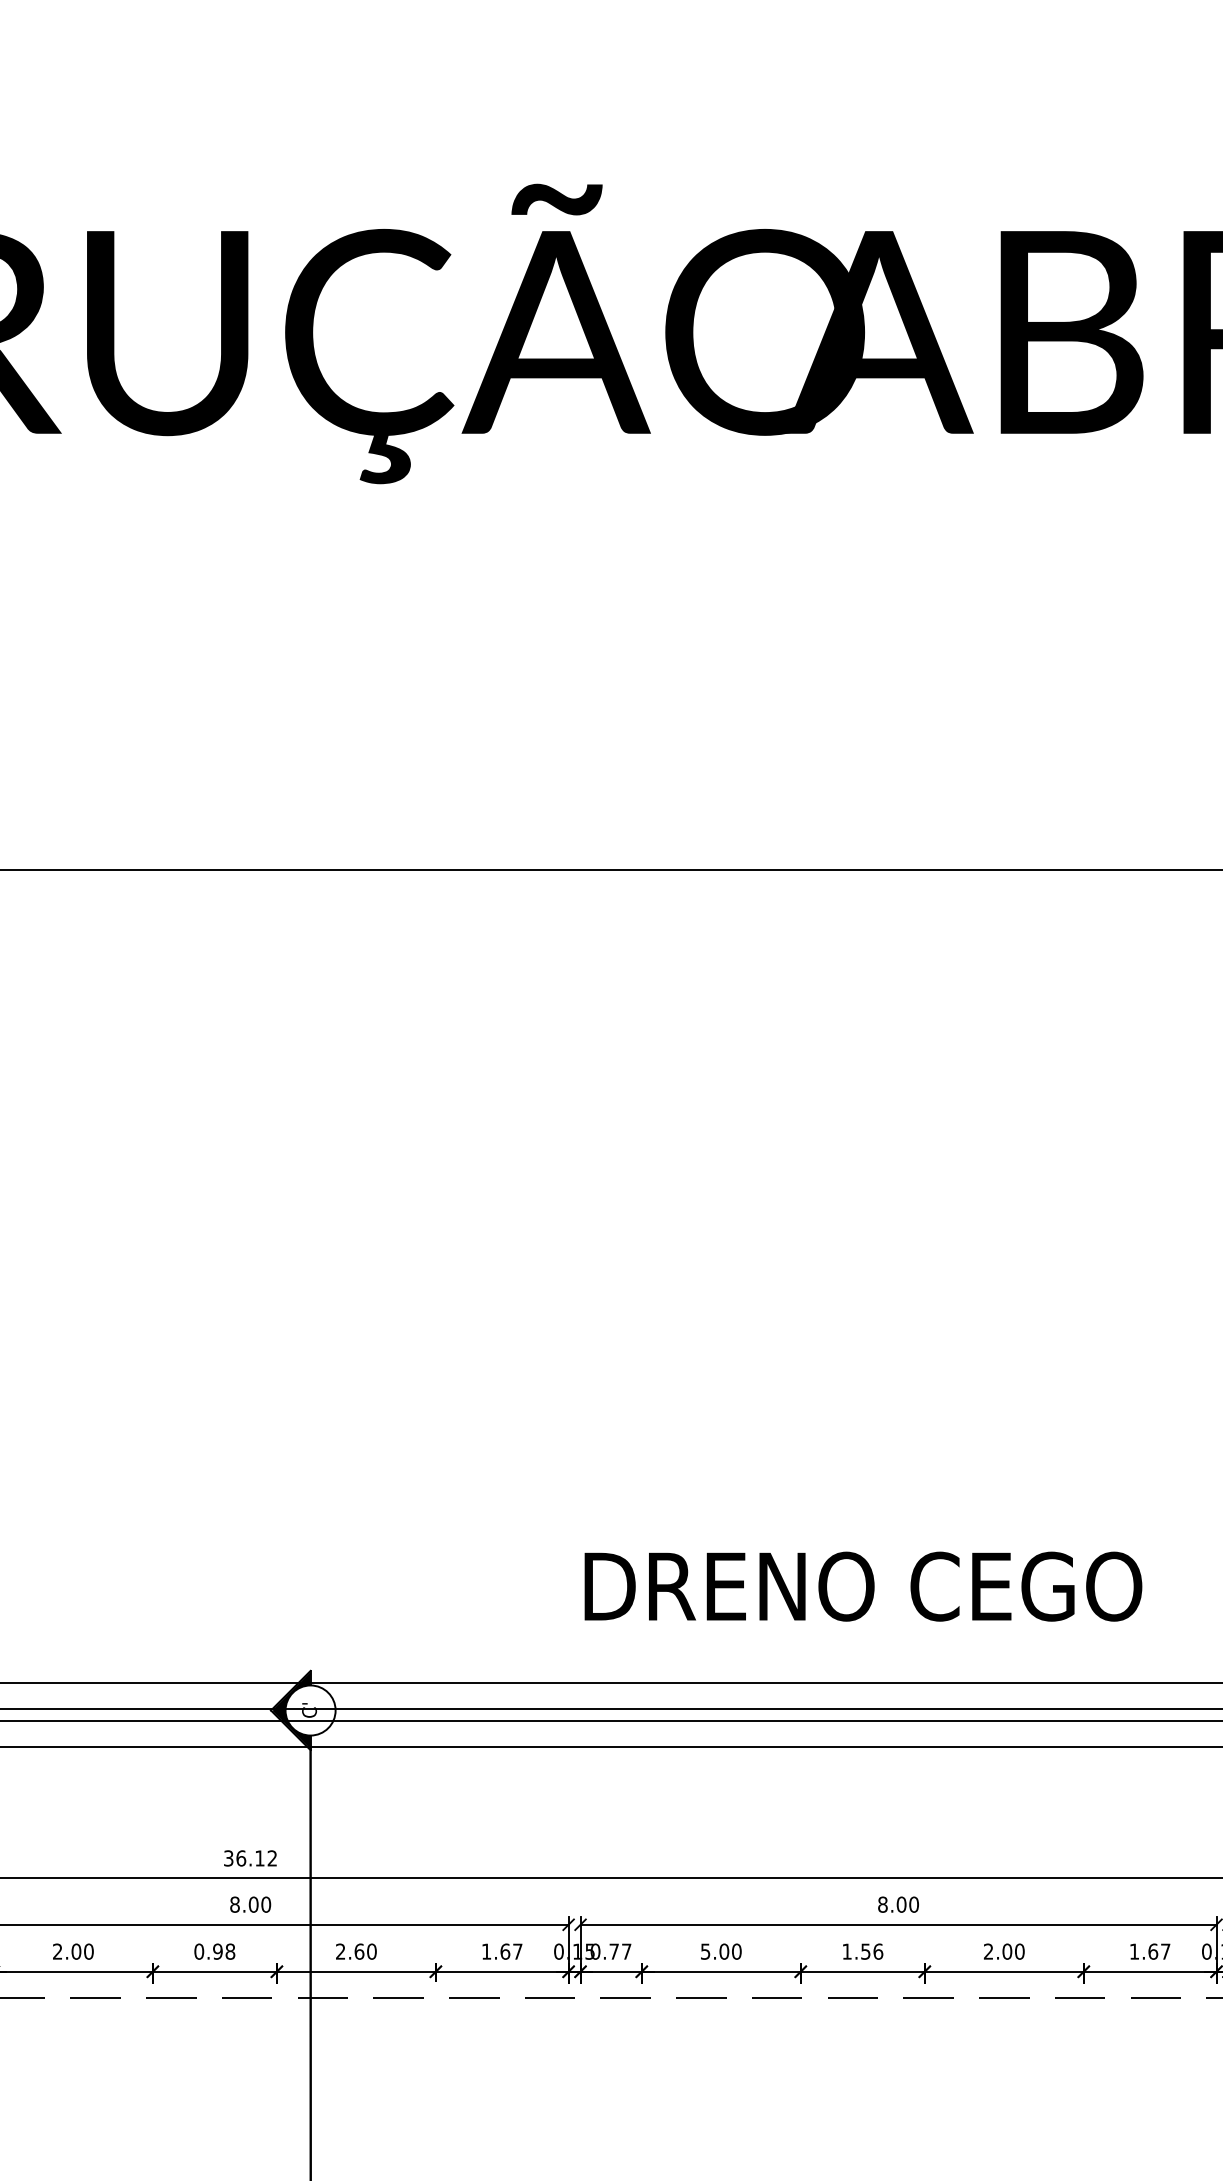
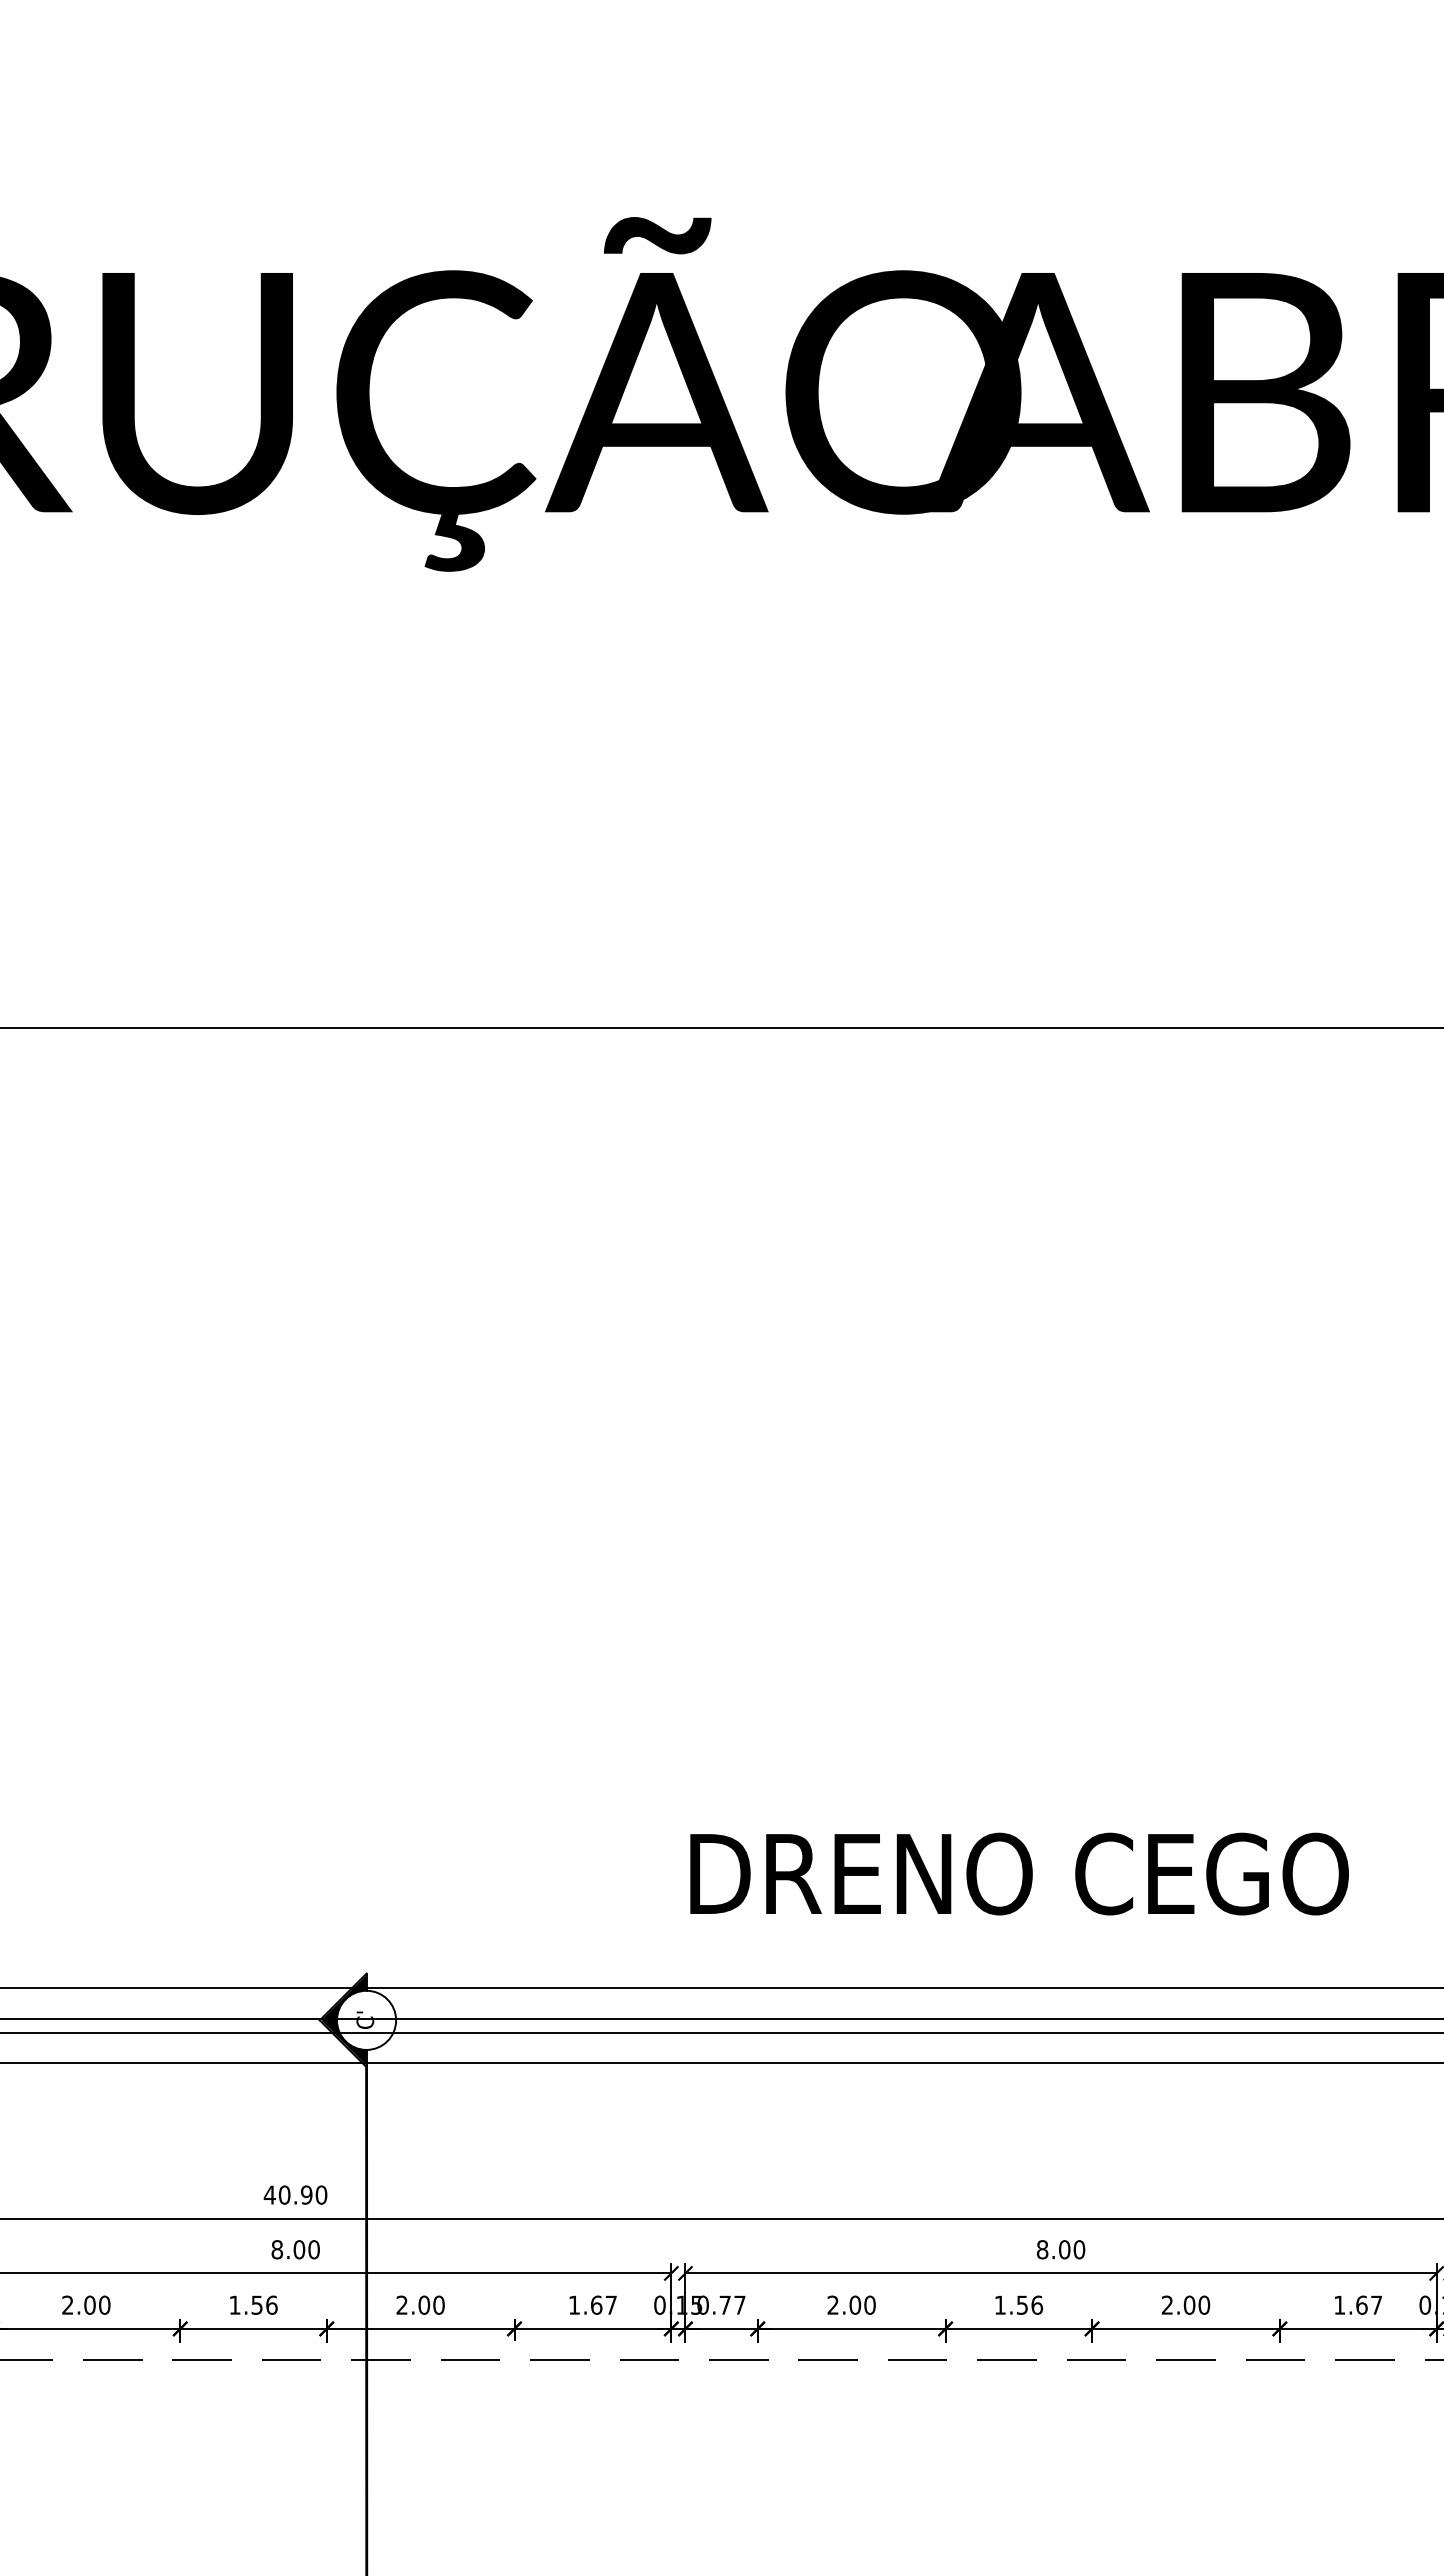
text: (250, 1857) -> (295, 2194), 36.12 -> 40.90
text: (214, 1951) -> (253, 2304), 0.98 -> 1.56
text: (359, 1951) -> (424, 2304), 2.60 -> 2.00
text: (705, 1951) -> (832, 2304), 5.00 -> 2.00

